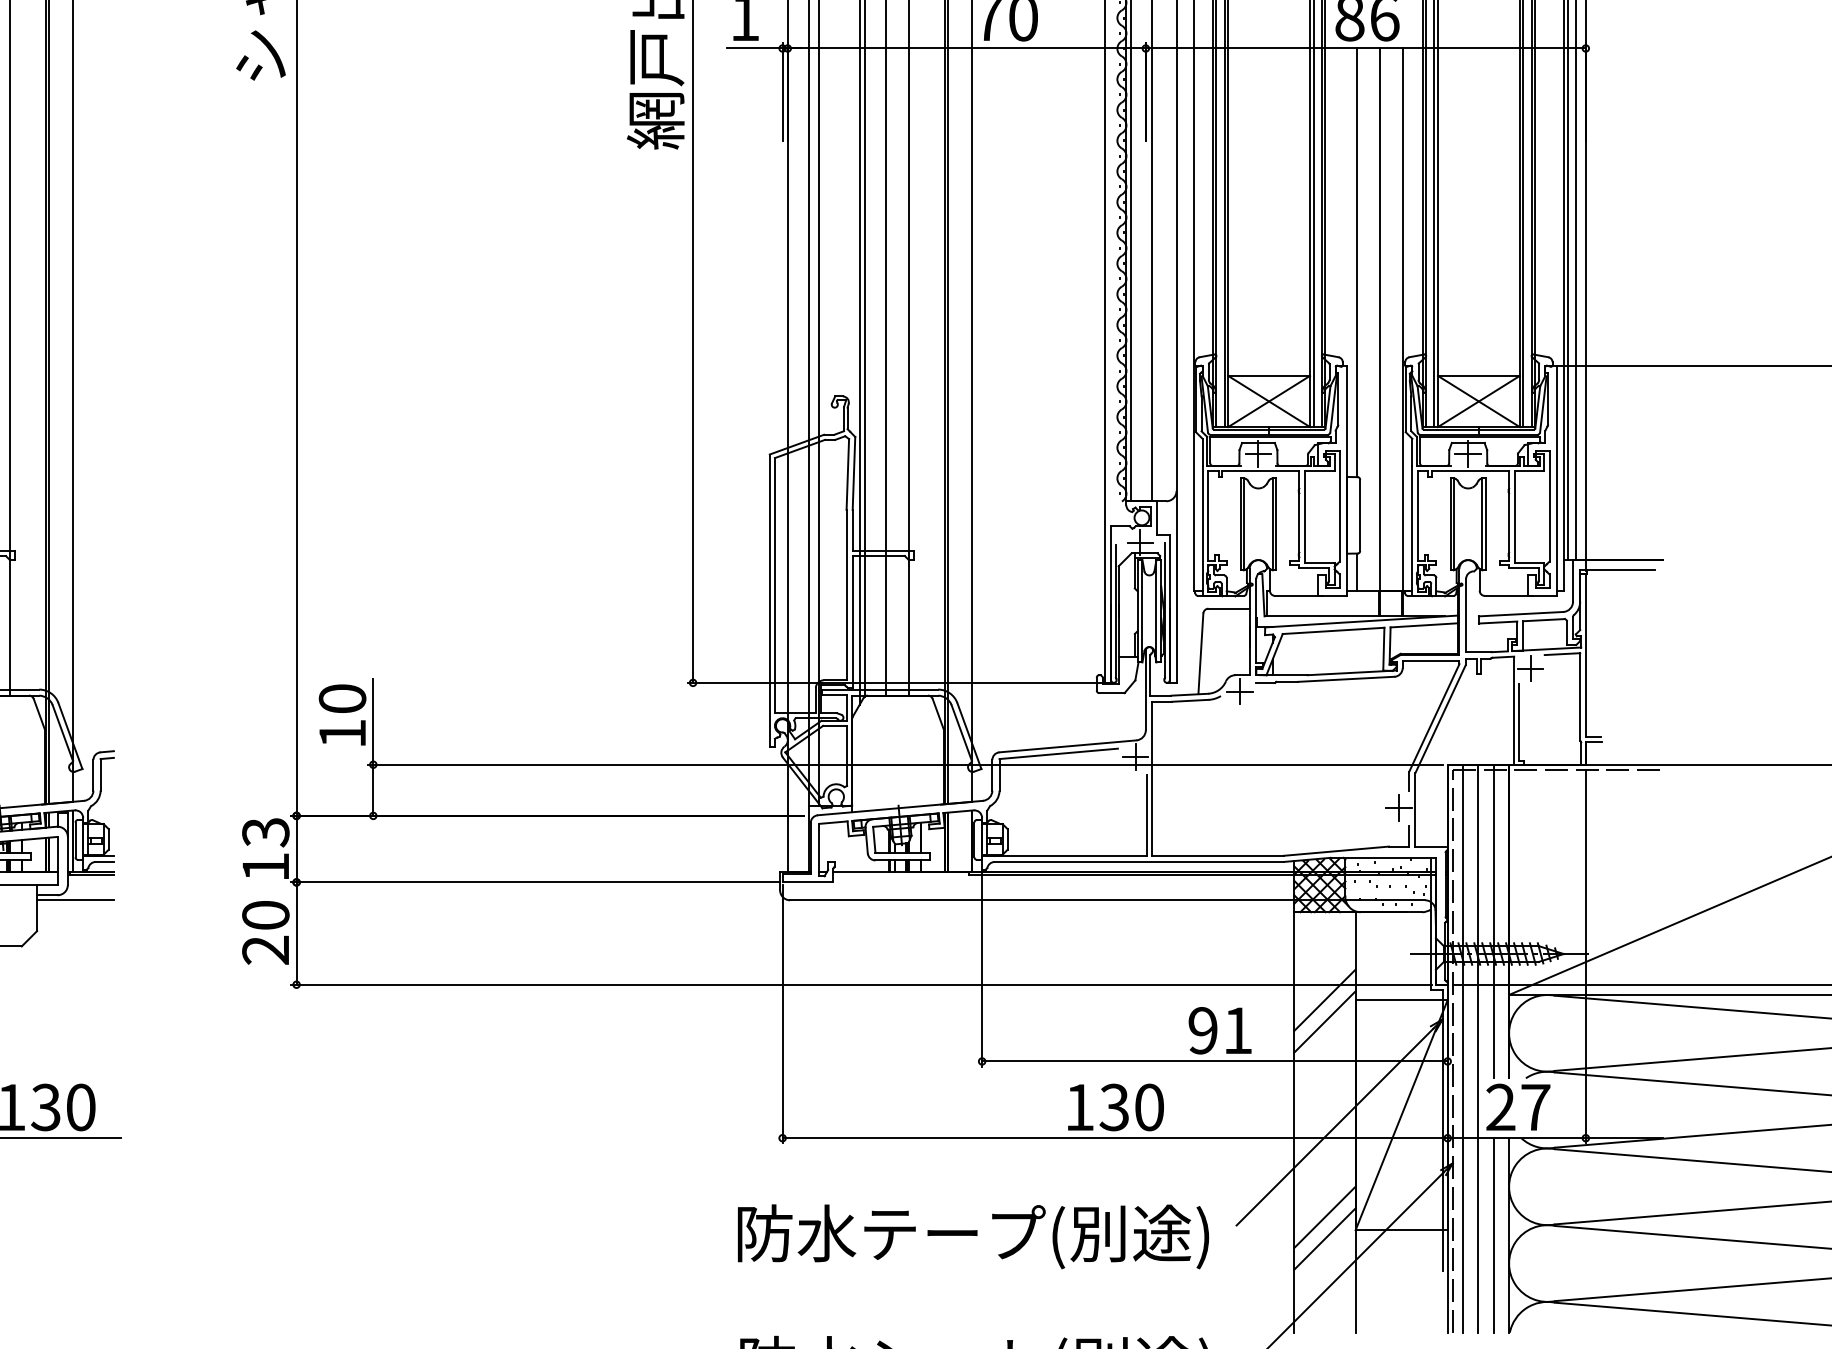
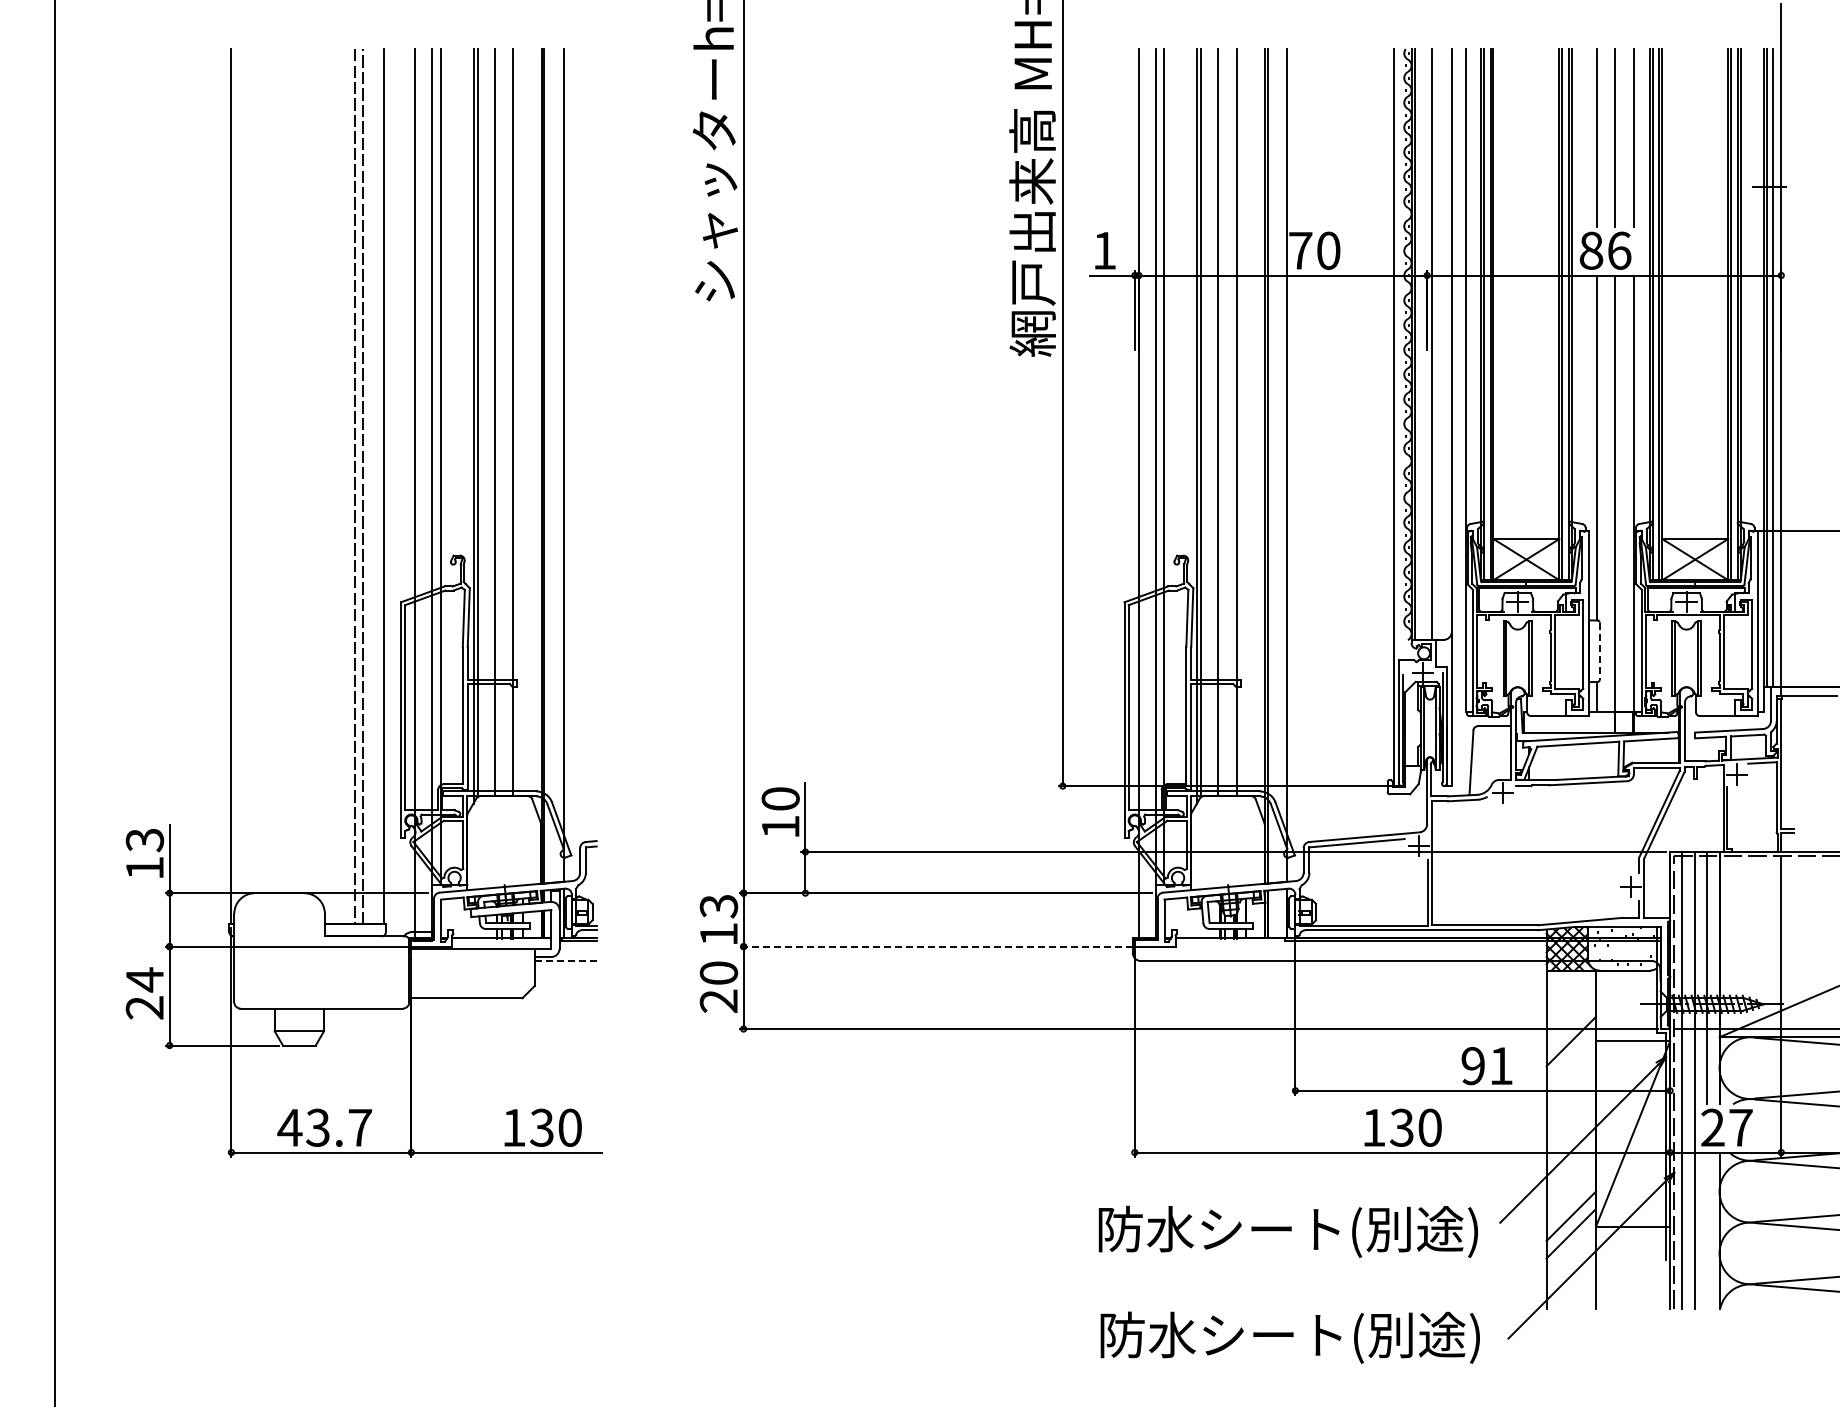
line: (1359, 515) -> (1599, 651), solid -> dashed
line: (536, 882) -> (936, 946), solid -> dashed
line: (75, 900) -> (565, 961), solid -> dashed
line: (1325, 1021) -> (1571, 1058), removed
text: (954, 1232) -> (1273, 1228), 防水テープ(別途) -> 防水シート(別途)
line: (1494, 1235) -> (1707, 1230), removed

